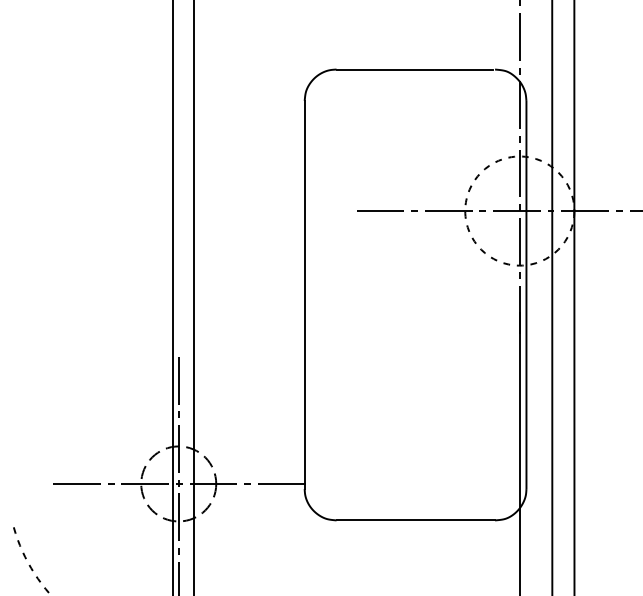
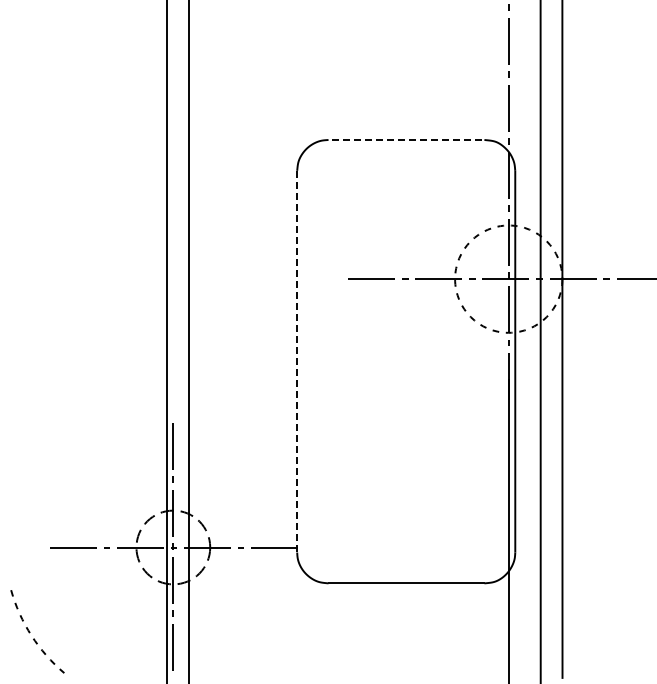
line: (414, 69) -> (405, 139), solid -> dashed
line: (304, 294) -> (297, 361), solid -> dashed

